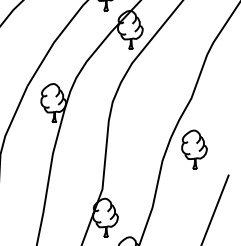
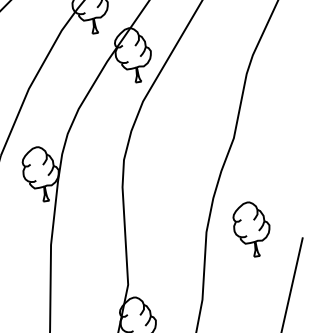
part: (194, 149) -> (252, 229), moved

